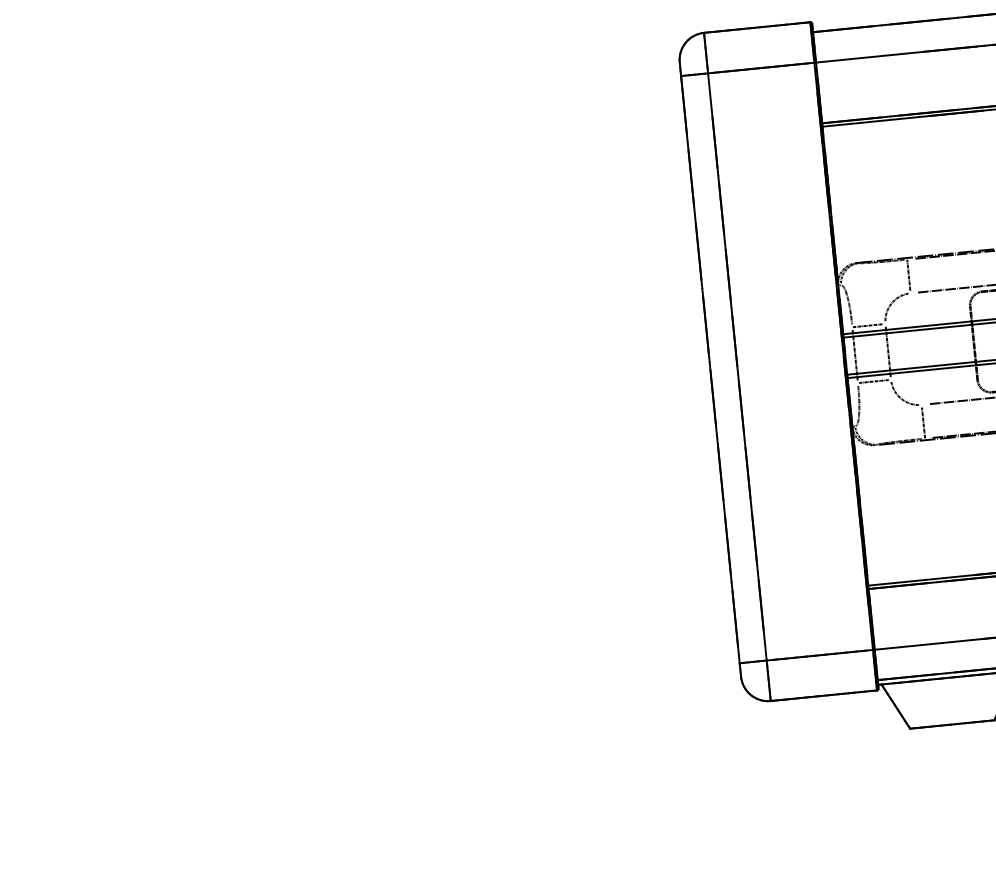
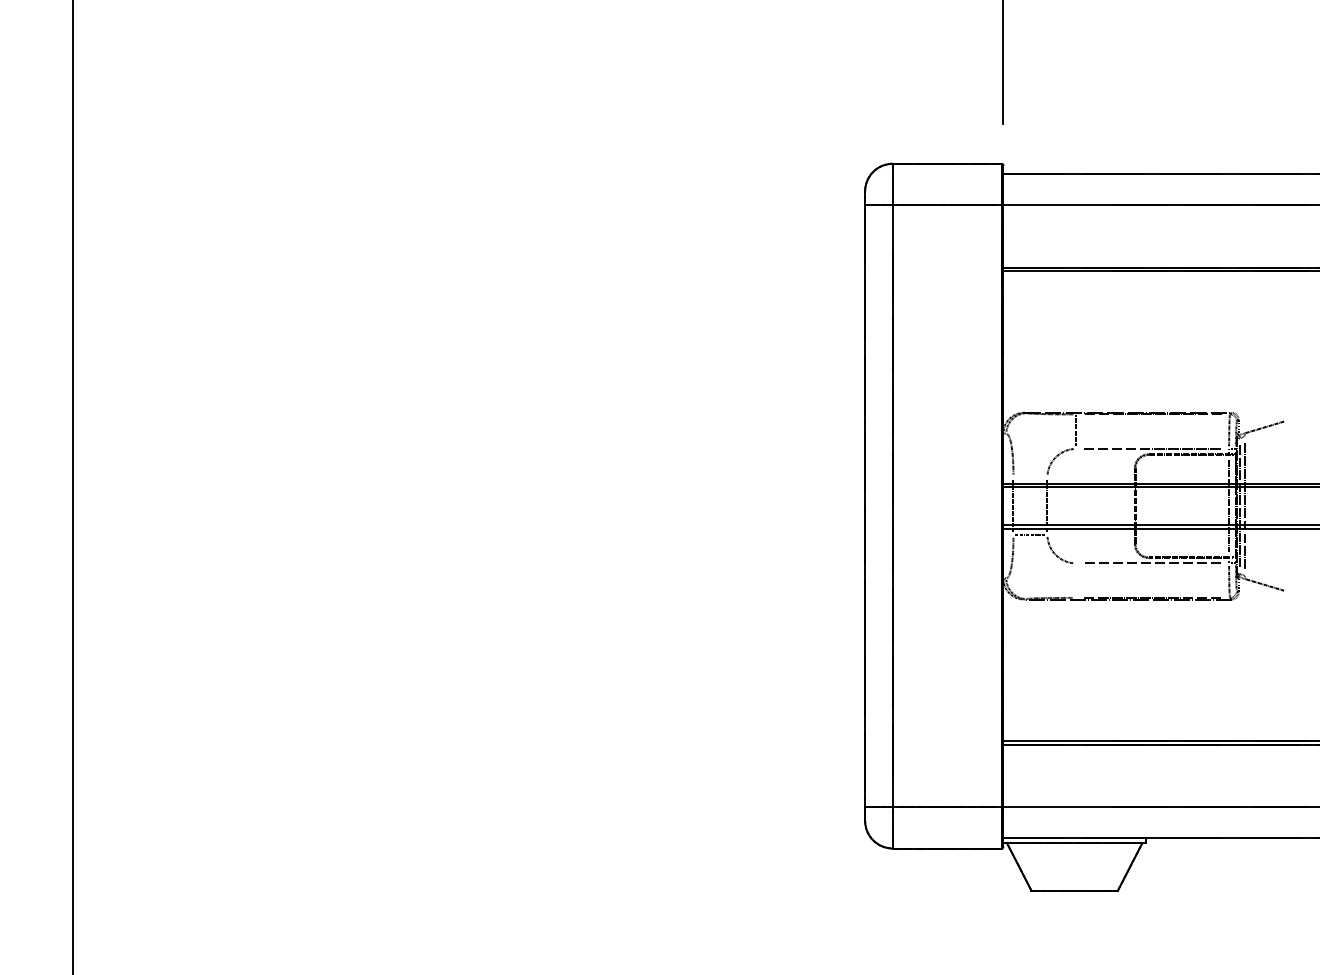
line: (868, 325) -> (1029, 477), removed
line: (923, 422) -> (1075, 581), removed

